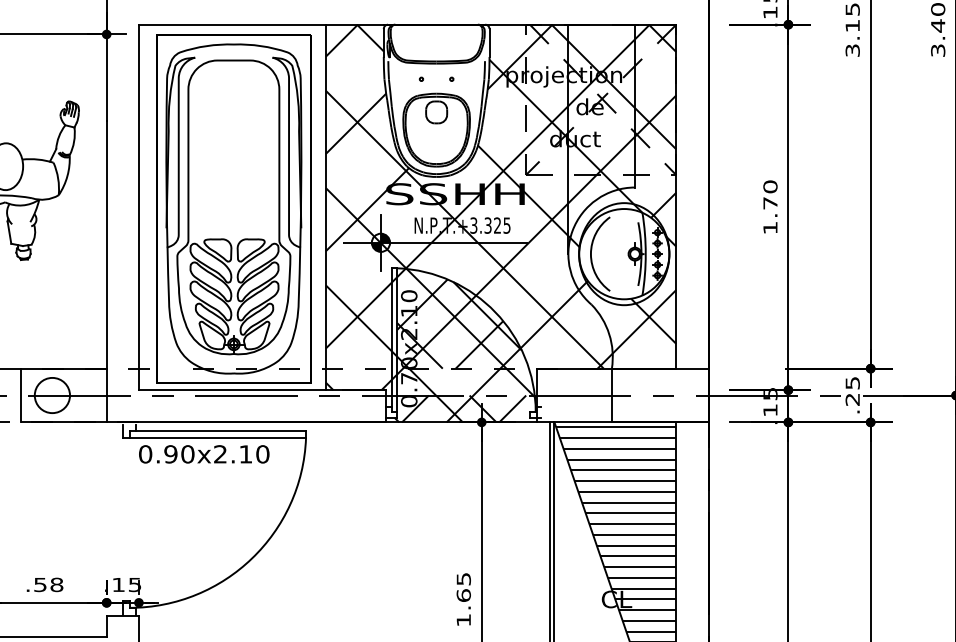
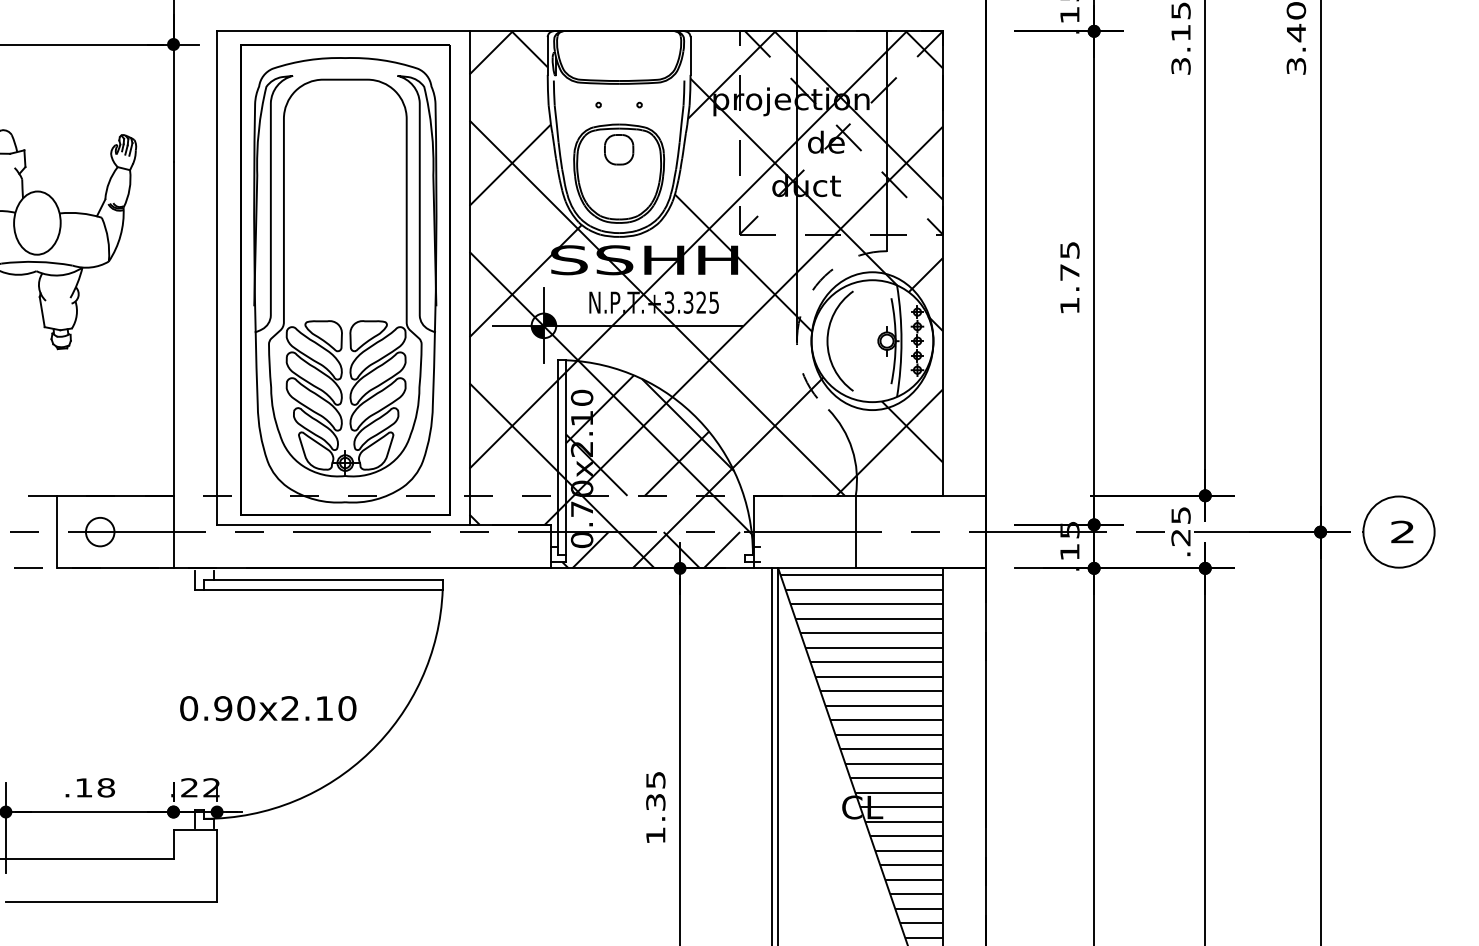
text: (770, 186) -> (1069, 249), 1.70 -> 1.75
arc: (572, 230) -> (802, 309), solid -> dashed
circle: (52, 395) -> (100, 531), size x0.6
text: (204, 454) -> (268, 708), moved
text: (40, 584) -> (83, 787), .58 -> .18
text: (126, 584) -> (200, 787), .15 -> .22
text: (463, 595) -> (655, 801), 1.65 -> 1.35

